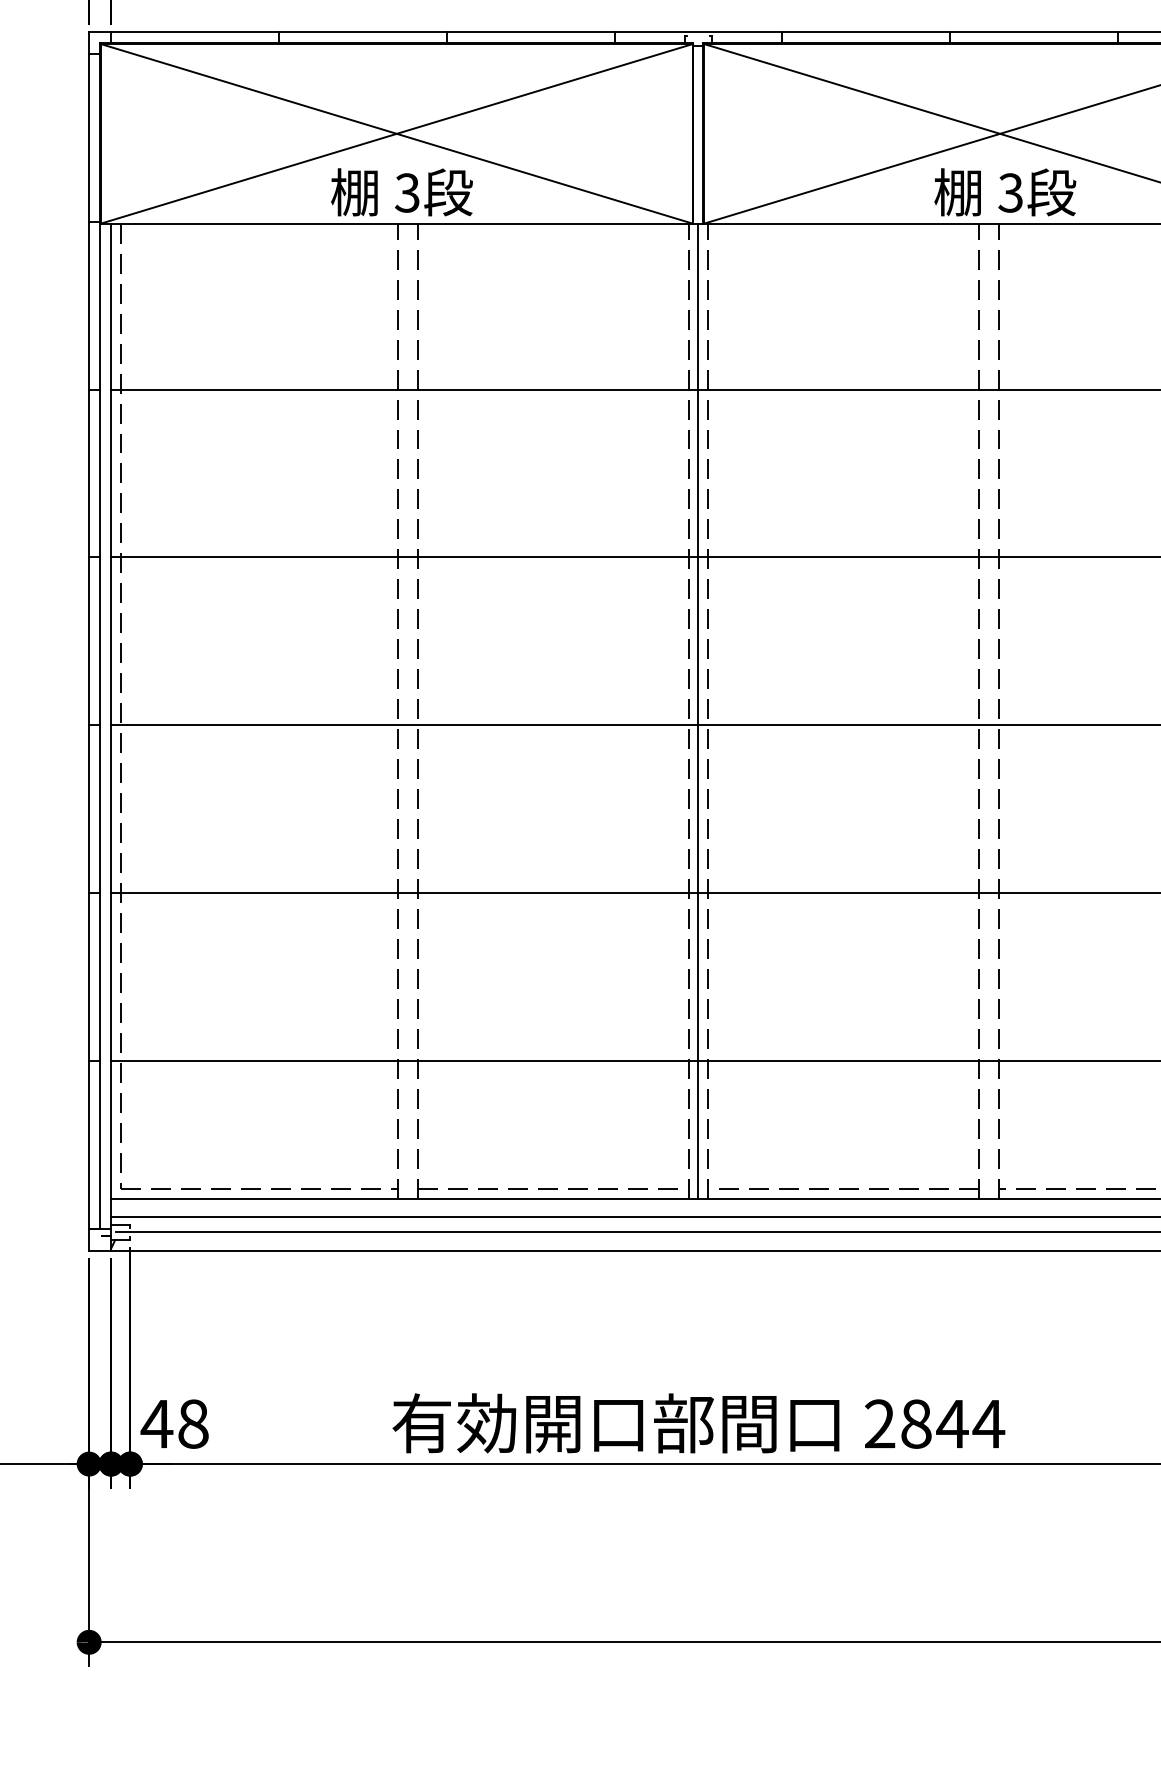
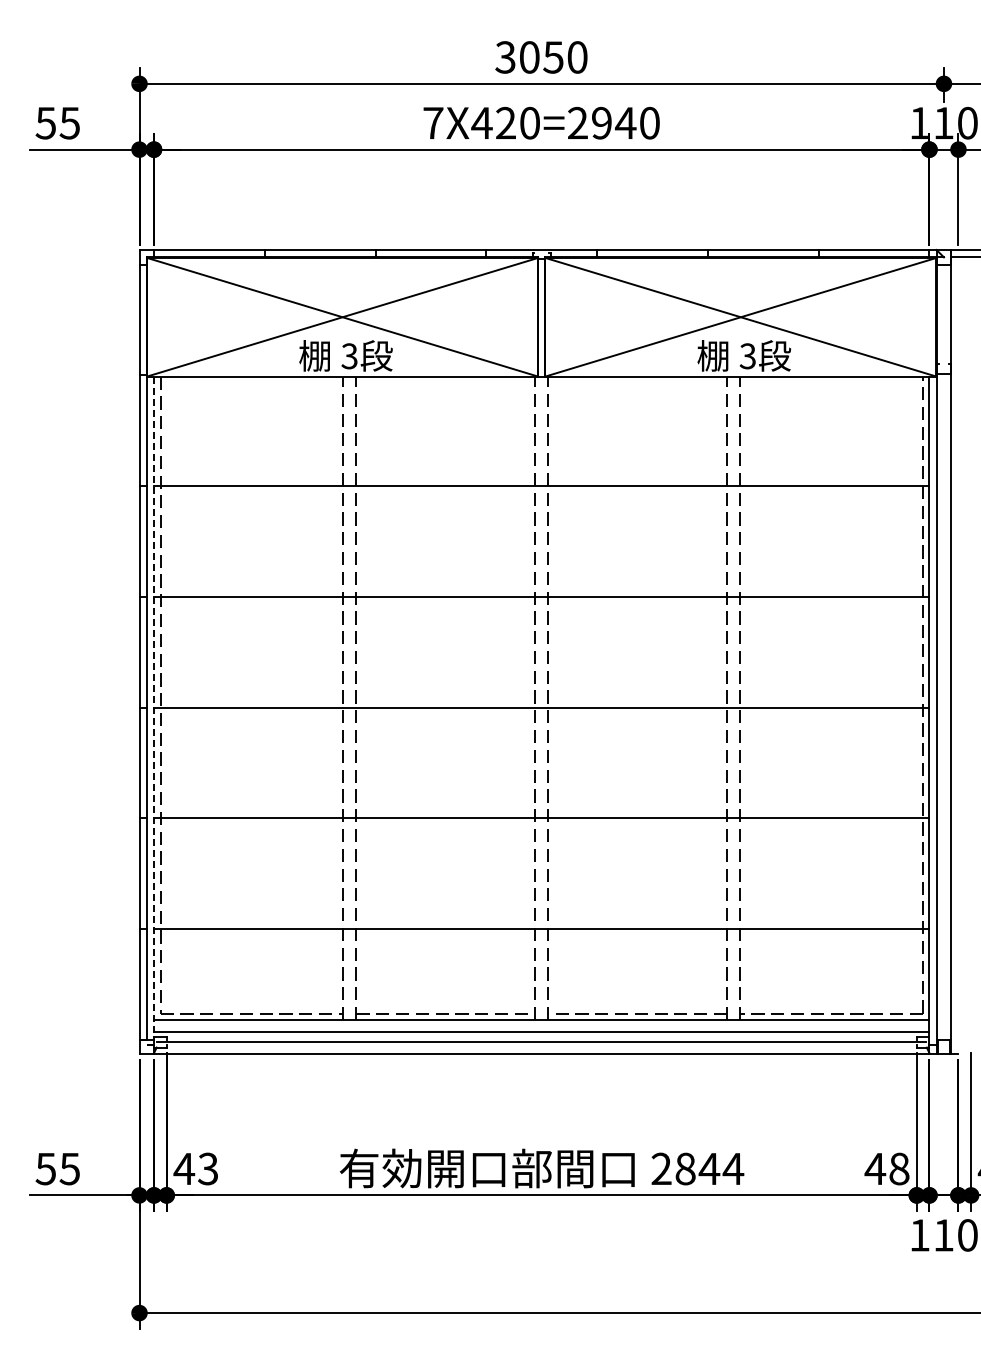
line: (698, 711) -> (541, 698), removed
line: (111, 724) -> (154, 707), solid -> dashed
text: (193, 1423) -> (208, 1168), 48 -> 43

